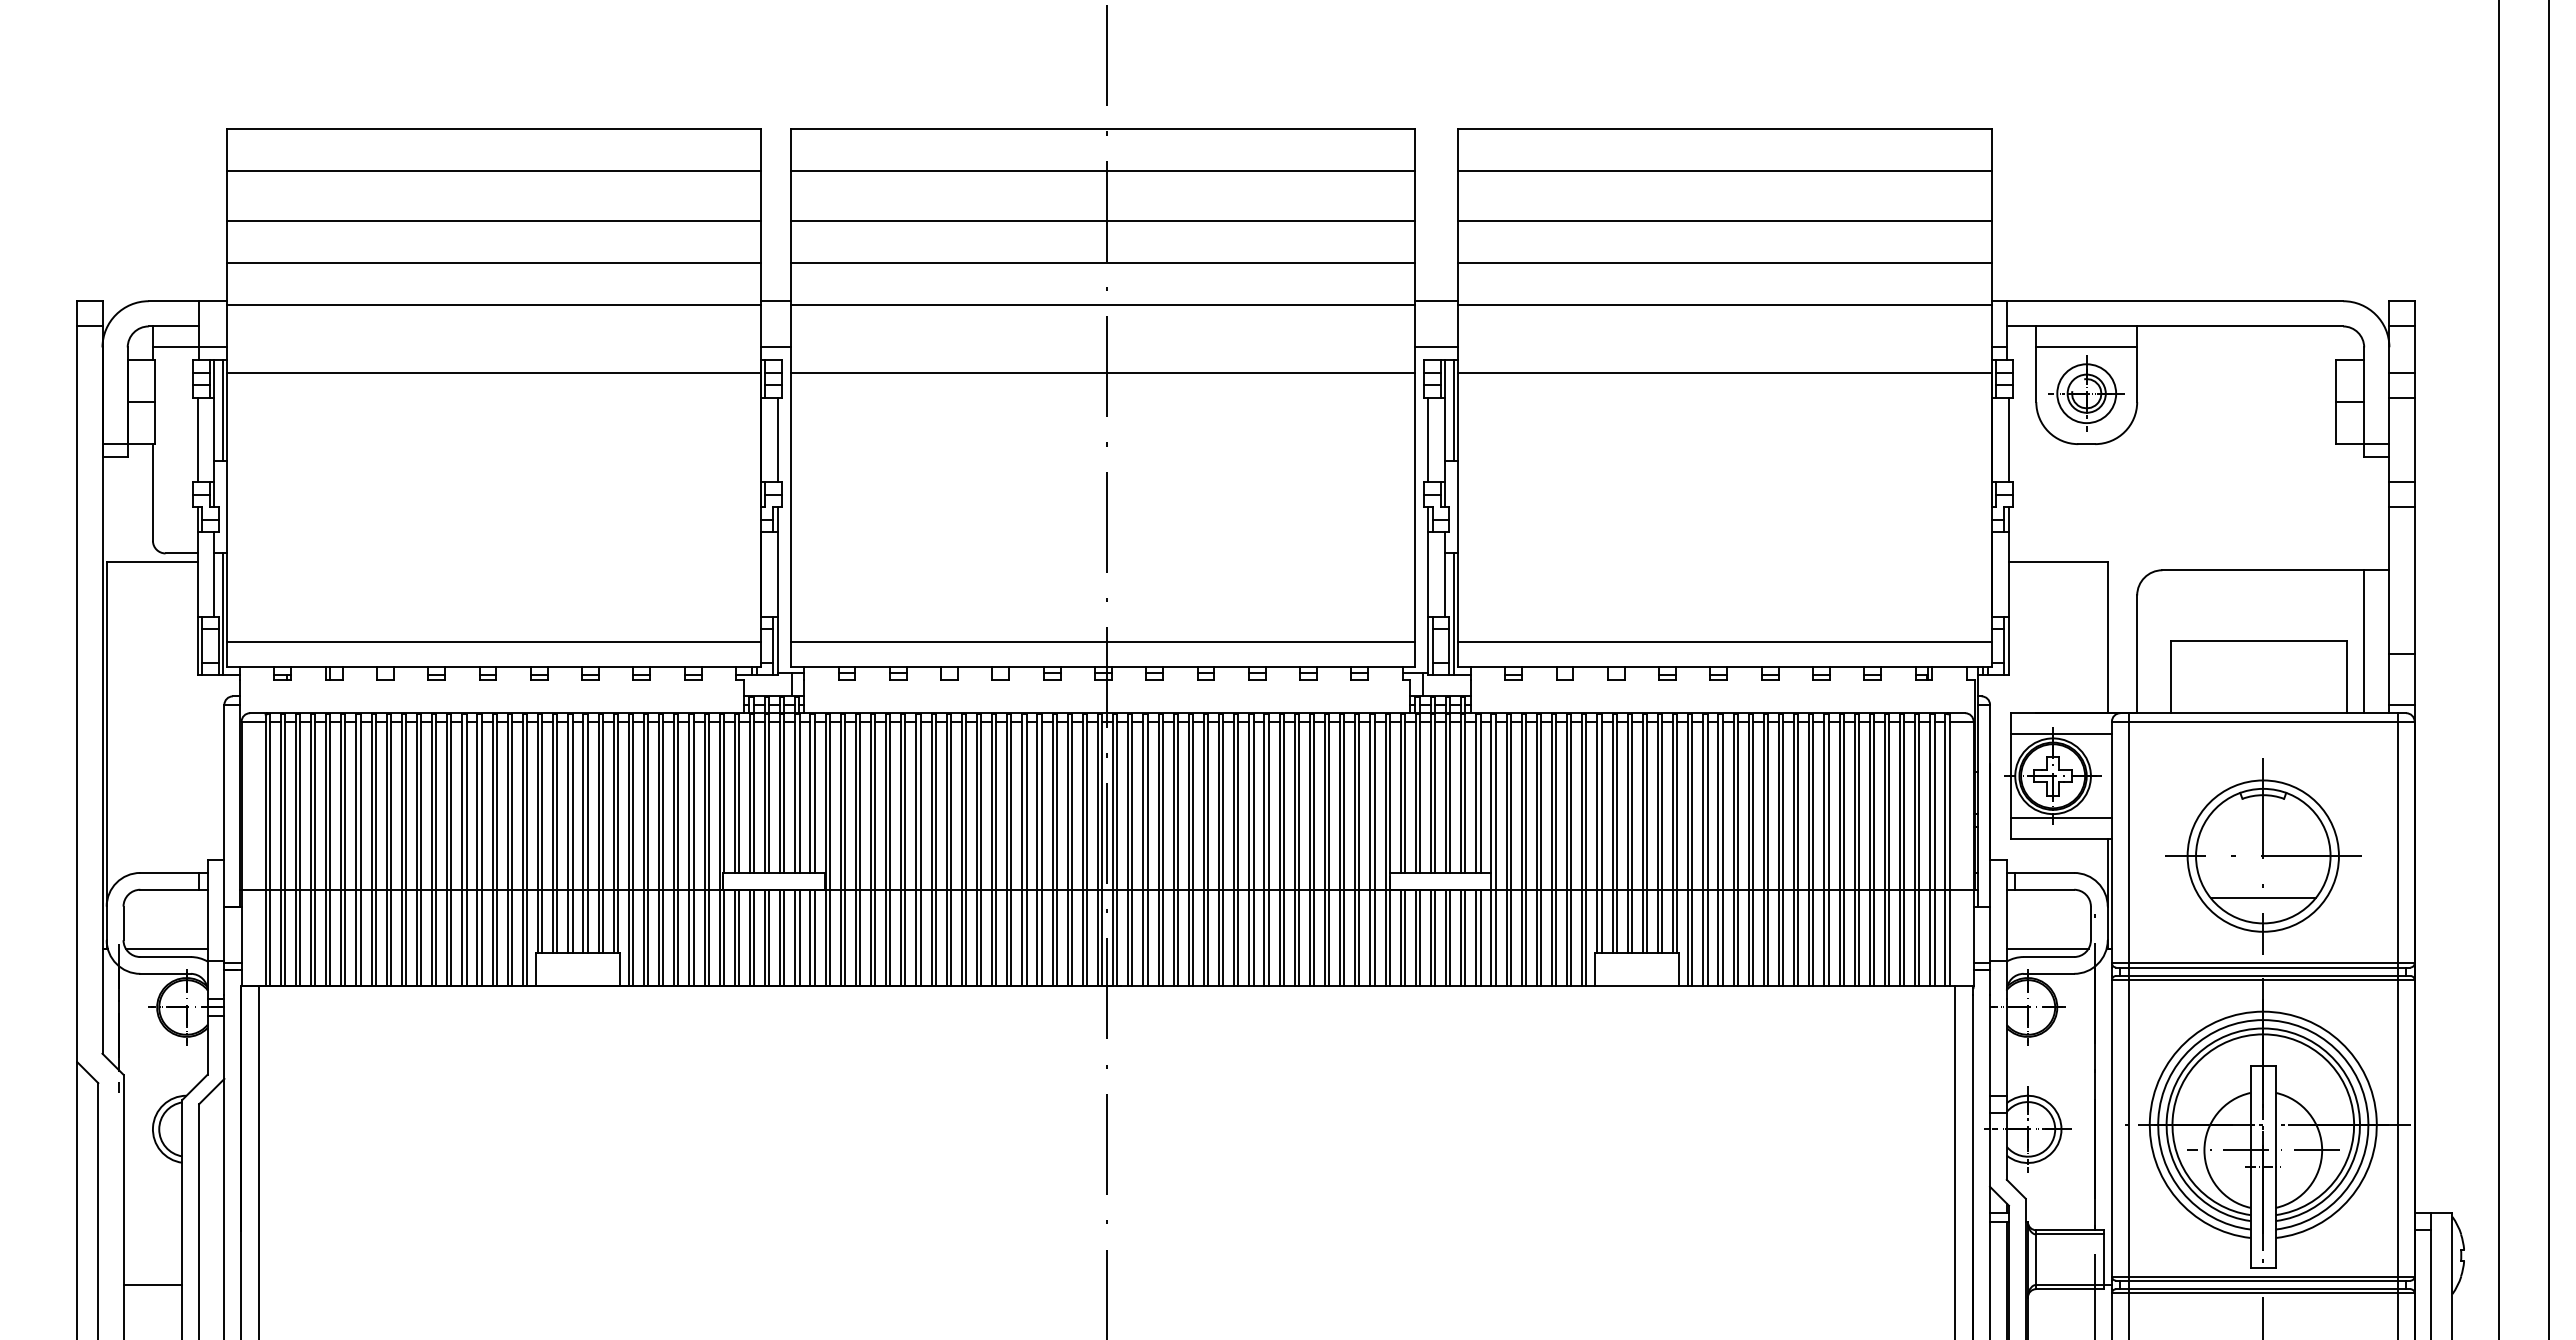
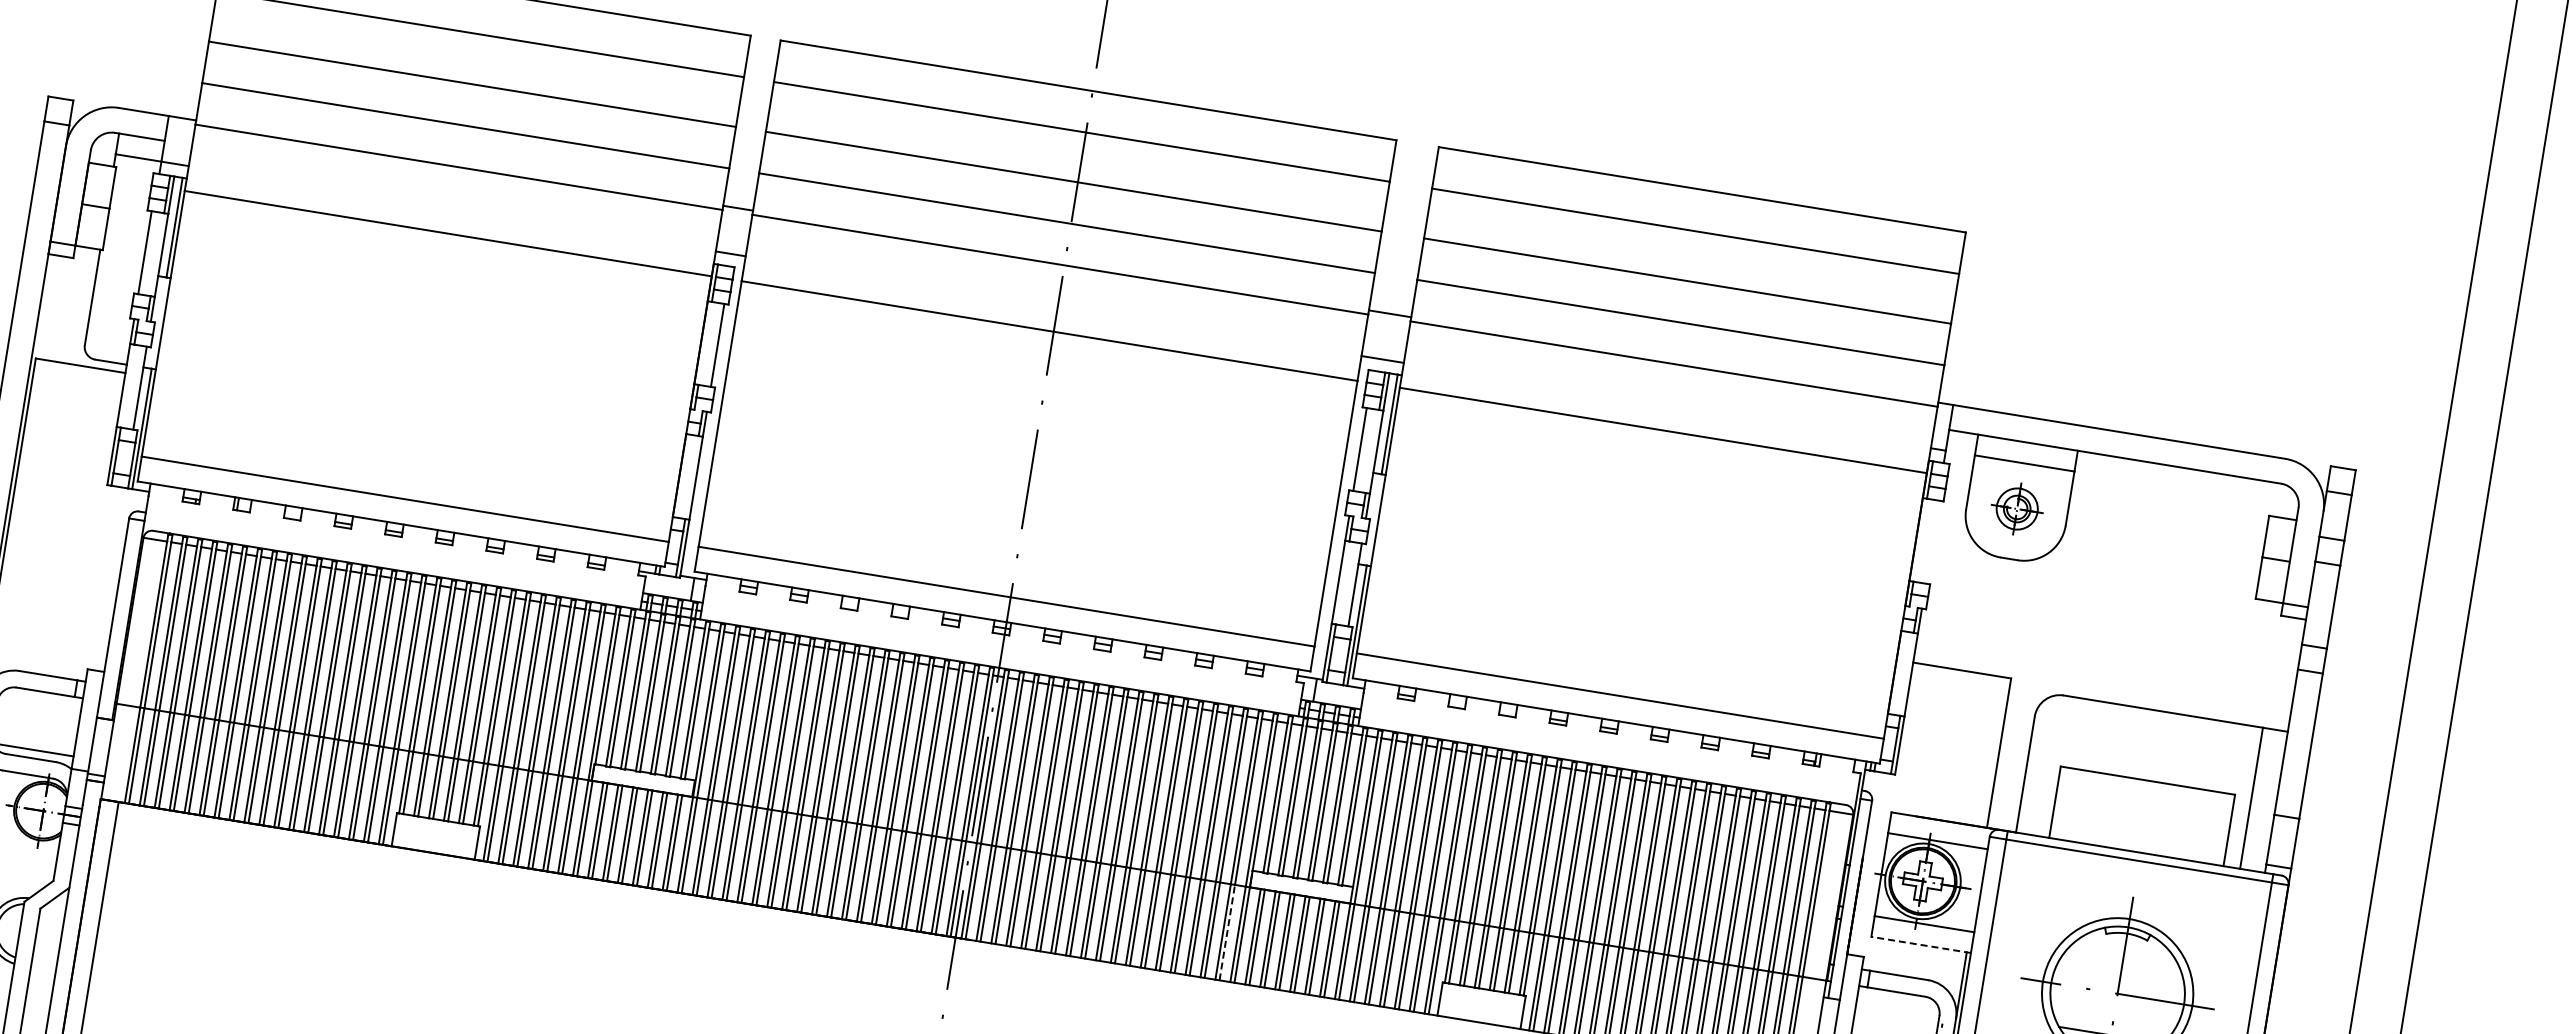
part: (2086, 393) -> (2017, 508), size x0.7
line: (2008, 439) -> (1932, 541), removed
line: (2061, 839) -> (1921, 945), solid -> dashed
line: (1374, 937) -> (1227, 932), solid -> dashed

